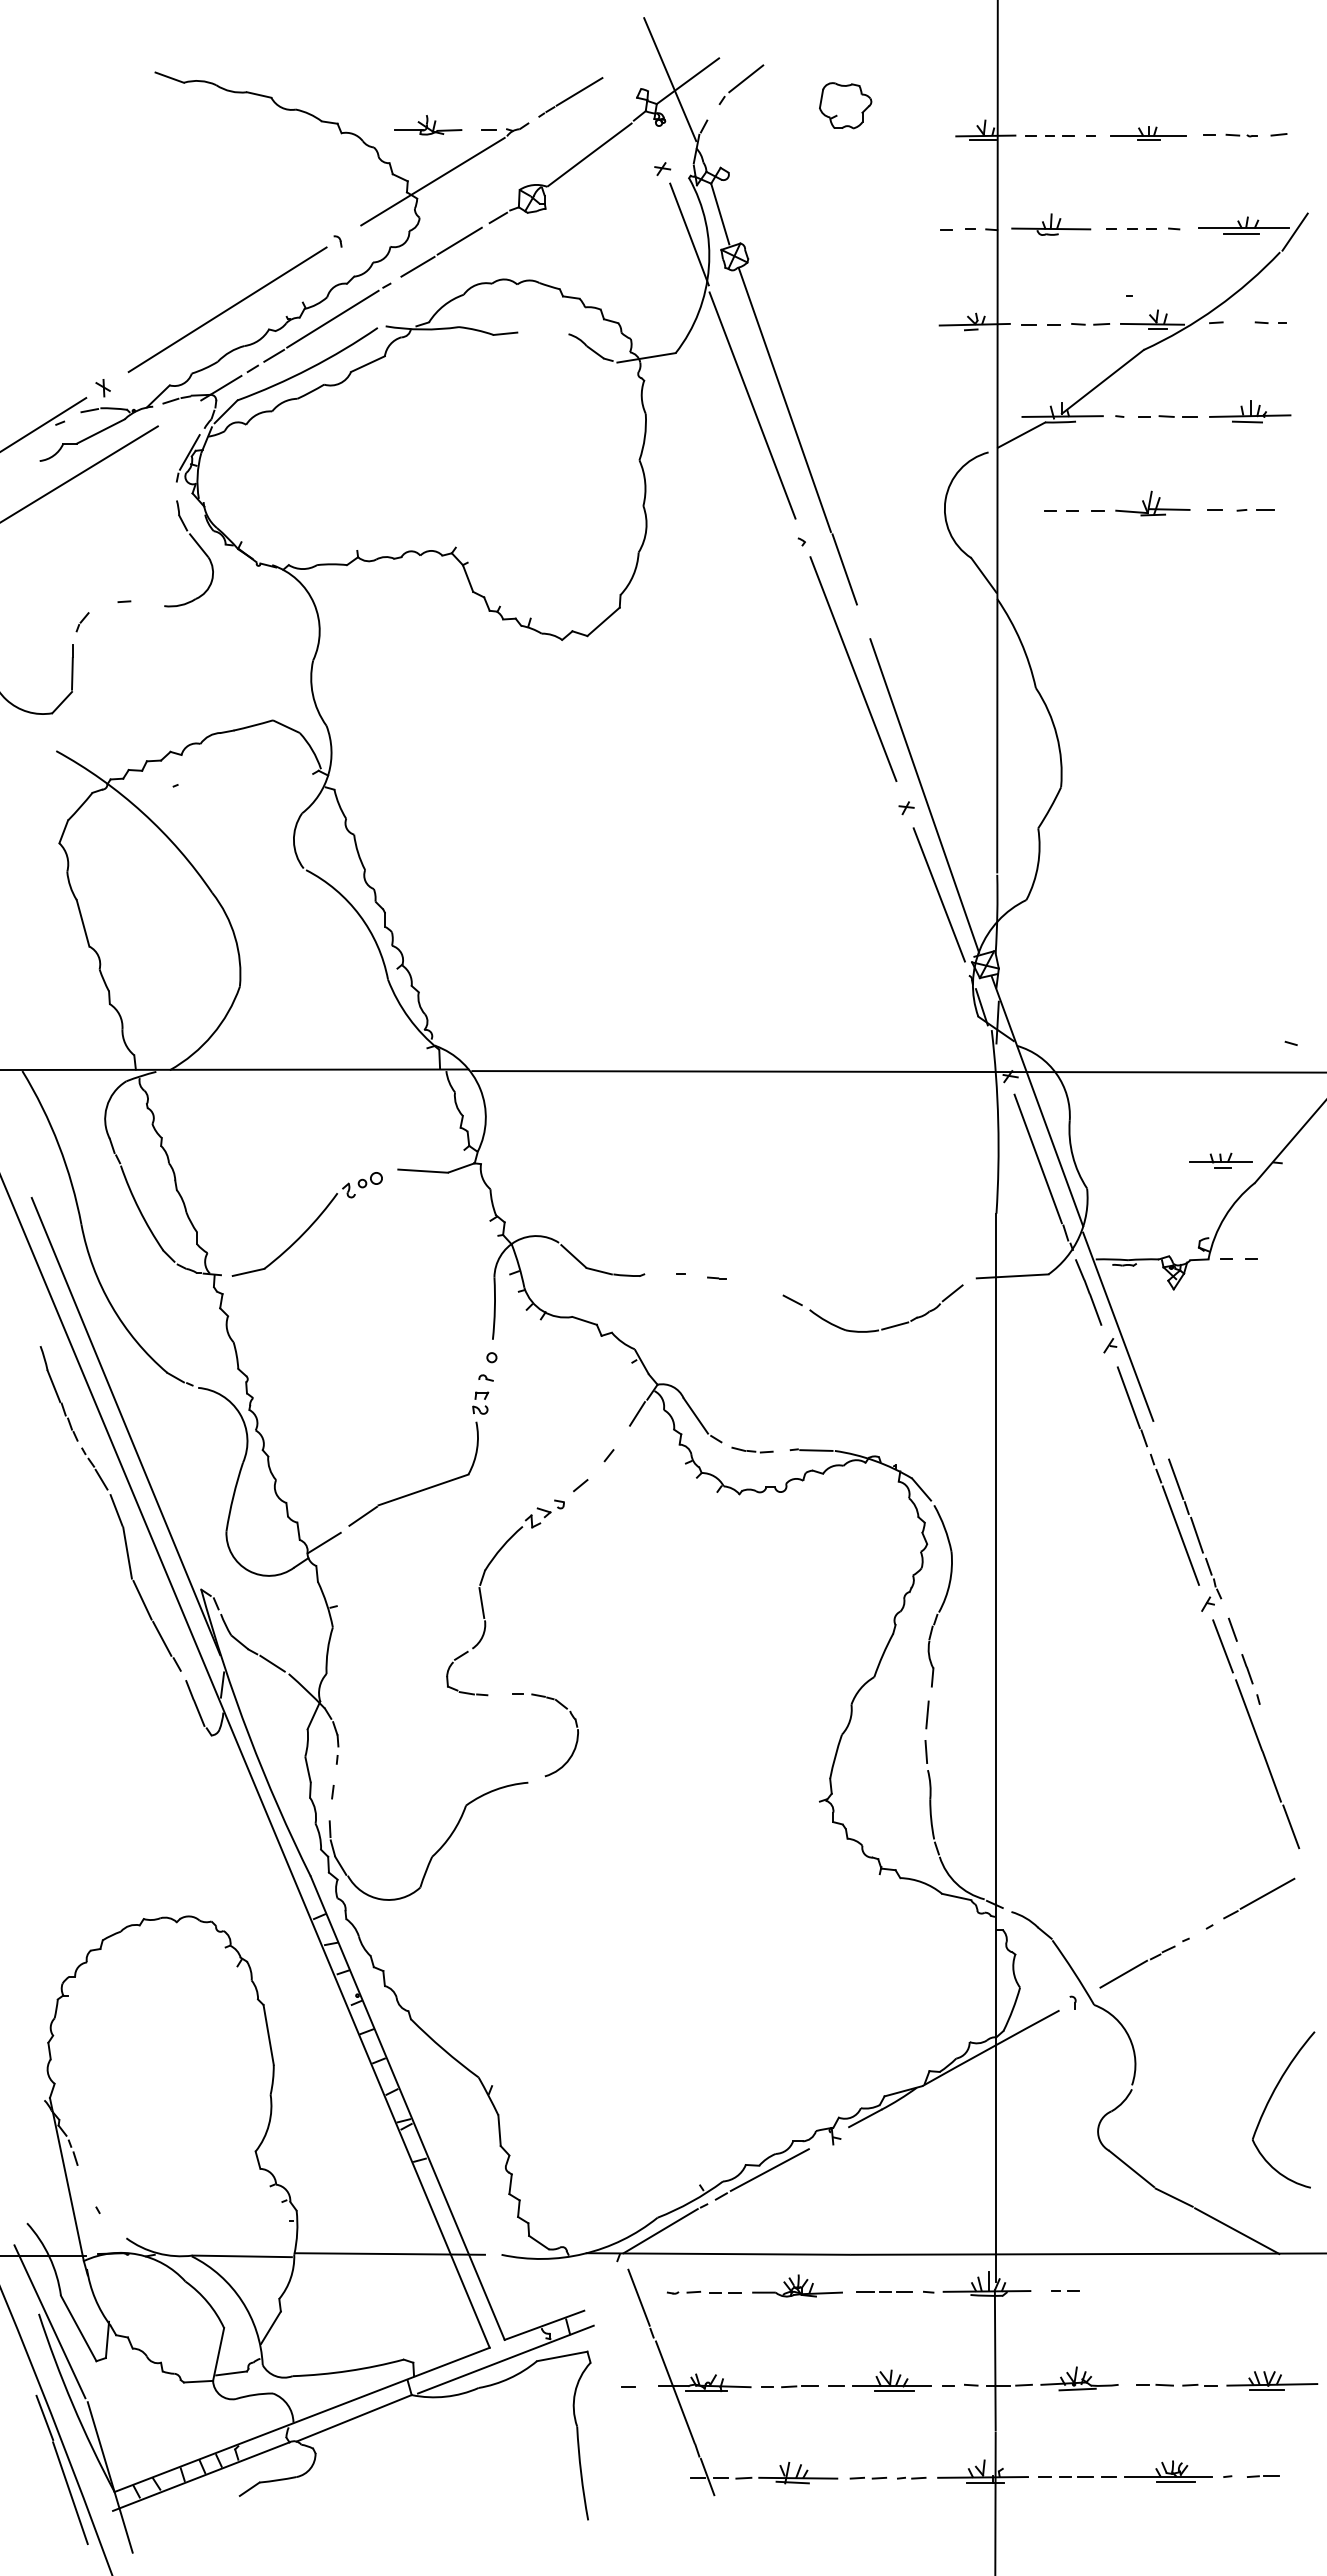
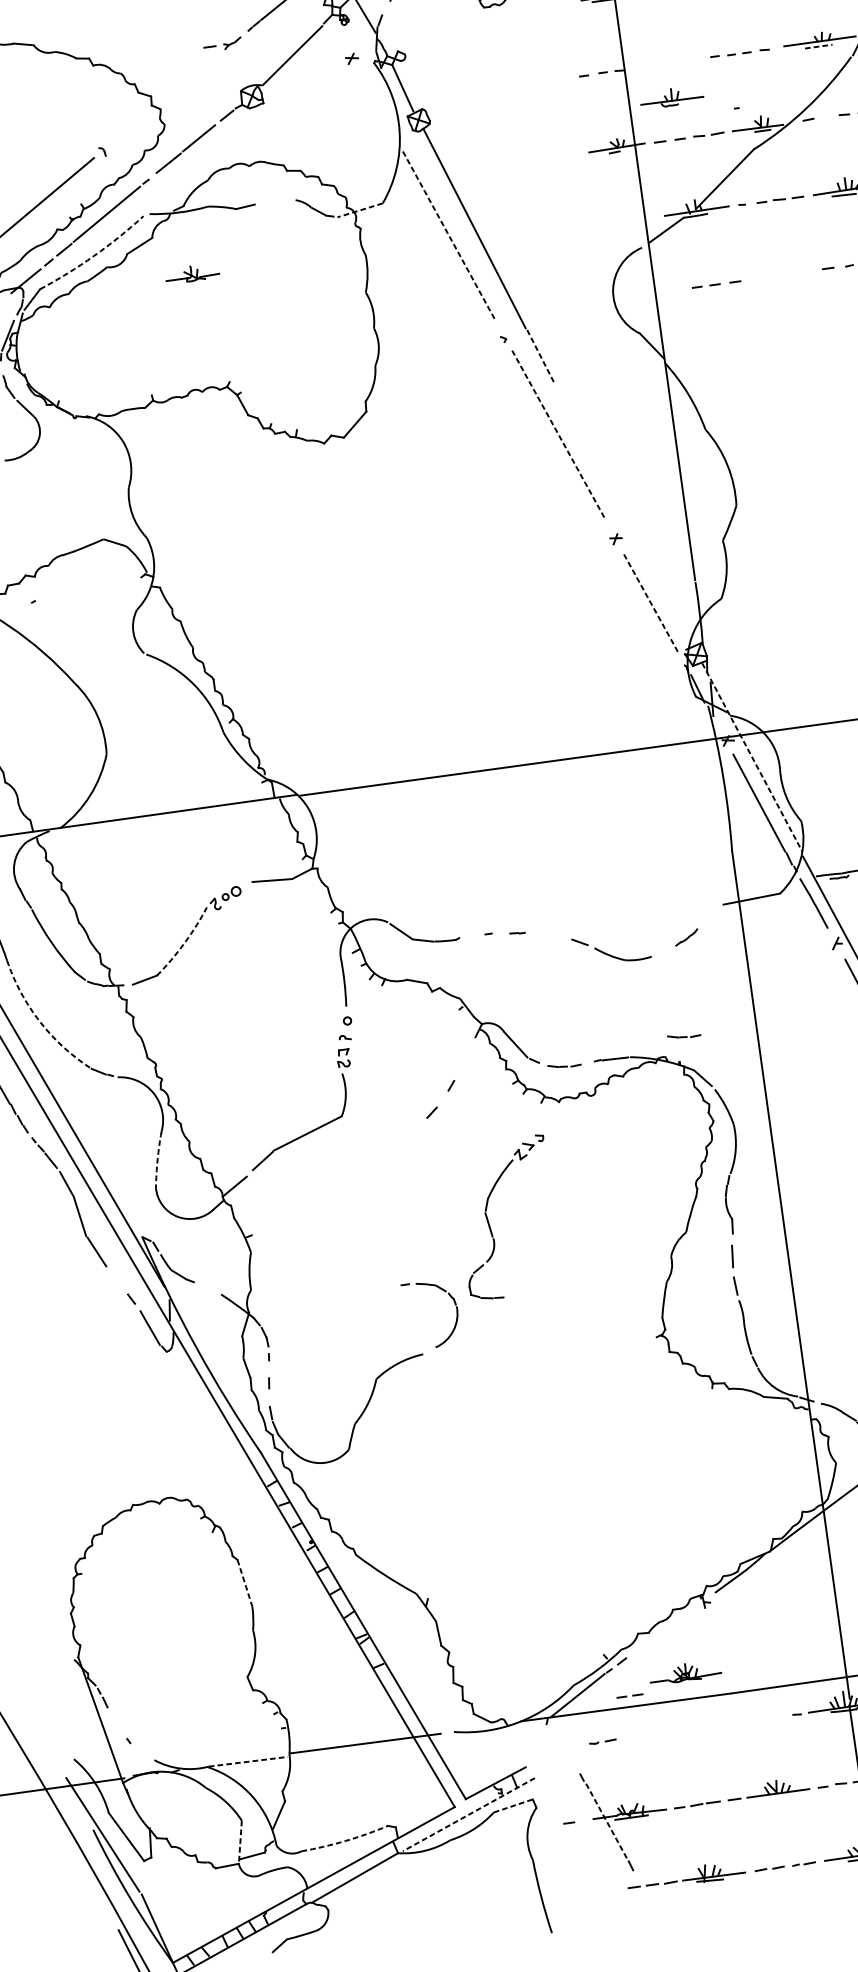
part: (428, 125) -> (192, 273), moved
line: (432, 181) -> (170, 94), removed
part: (1051, 224) -> (672, 97), moved
line: (689, 234) -> (380, 107), removed
line: (1242, 234) -> (819, 46), solid -> dashed
line: (646, 357) -> (360, 210), solid -> dashed
arc: (309, 368) -> (93, 255), solid -> dashed
line: (752, 405) -> (449, 236), solid -> dashed
part: (1152, 503) -> (777, 270), removed
line: (844, 569) -> (540, 356), solid -> dashed
line: (853, 669) -> (558, 434), solid -> dashed
line: (924, 795) -> (628, 527), removed
line: (939, 895) -> (651, 604), solid -> dashed
line: (1037, 1101) -> (752, 757), solid -> dashed
arc: (303, 1233) -> (184, 943), solid -> dashed
line: (952, 1293) -> (706, 919), removed
arc: (111, 1306) -> (39, 1022), solid -> dashed
line: (895, 1325) -> (664, 950), removed
line: (637, 1413) -> (469, 1049), removed
part: (905, 1433) -> (684, 1035), added
arc: (233, 1496) -> (157, 1159), solid -> dashed
part: (482, 1599) -> (489, 1222), moved
line: (162, 1638) -> (116, 1280), removed
line: (272, 1663) -> (207, 1287), removed
line: (268, 2035) -> (244, 1583), solid -> dashed
line: (769, 2169) -> (657, 1634), removed
line: (242, 2256) -> (248, 1761), solid -> dashed
part: (797, 2285) -> (685, 1672), moved
line: (884, 2291) -> (761, 1718), removed
line: (728, 2292) -> (632, 1695), moved
line: (638, 2297) -> (567, 1750), removed
line: (218, 2354) -> (240, 1842), solid -> dashed
line: (562, 2356) -> (513, 1805), solid -> dashed
line: (505, 2359) -> (468, 1814), solid -> dashed
arc: (348, 2371) -> (345, 1841), solid -> dashed
line: (894, 2391) -> (780, 1797), removed
line: (675, 2392) -> (607, 1822), solid -> dashed
line: (44, 2417) -> (109, 1911), removed
line: (707, 2476) -> (641, 1885), removed

